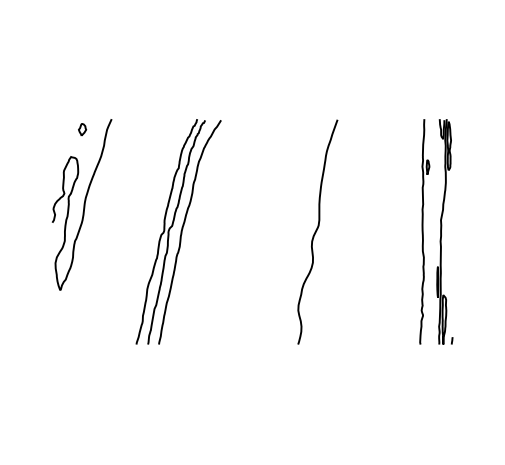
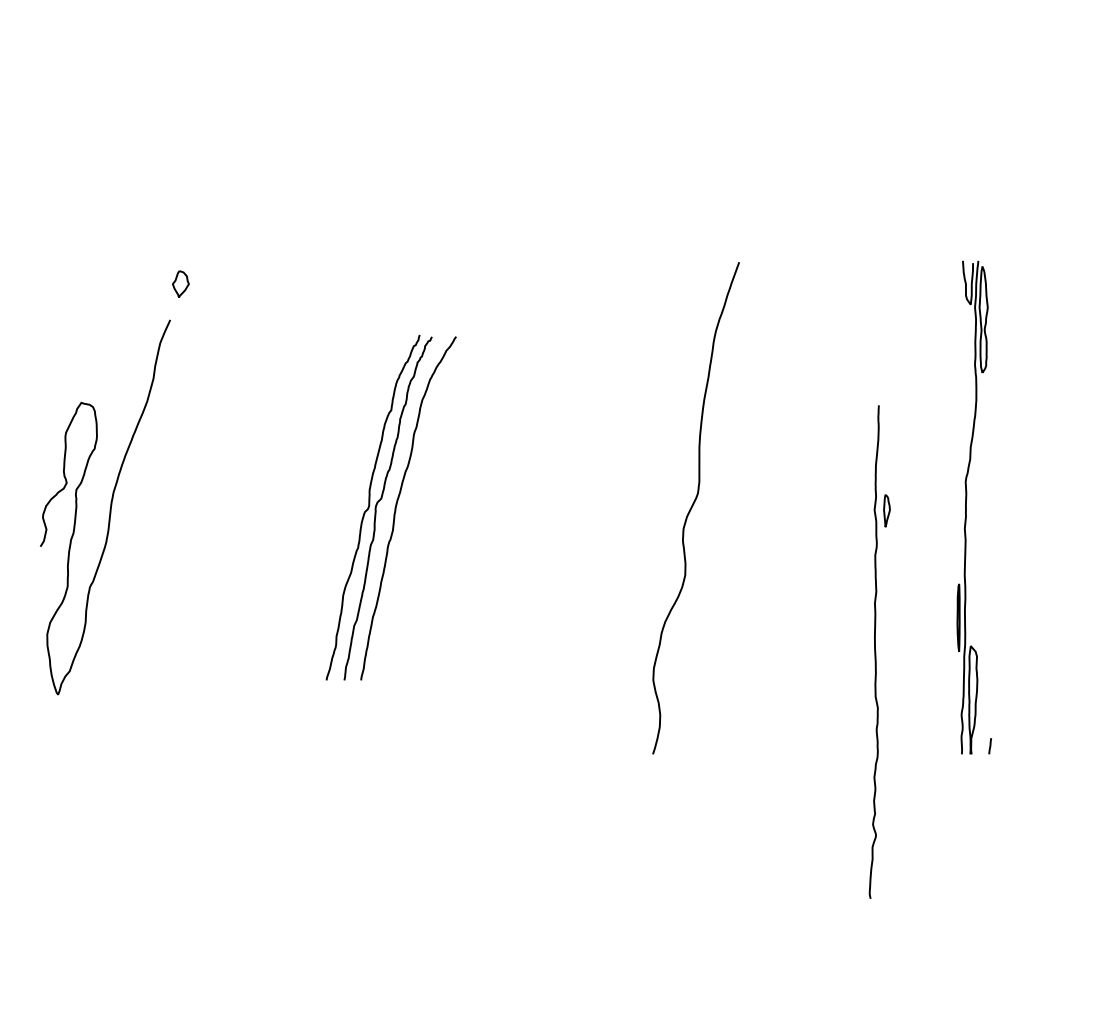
curve: (83, 204) -> (108, 506), moved
part: (178, 231) -> (390, 506), size x0.7
part: (424, 231) -> (879, 651), moved

